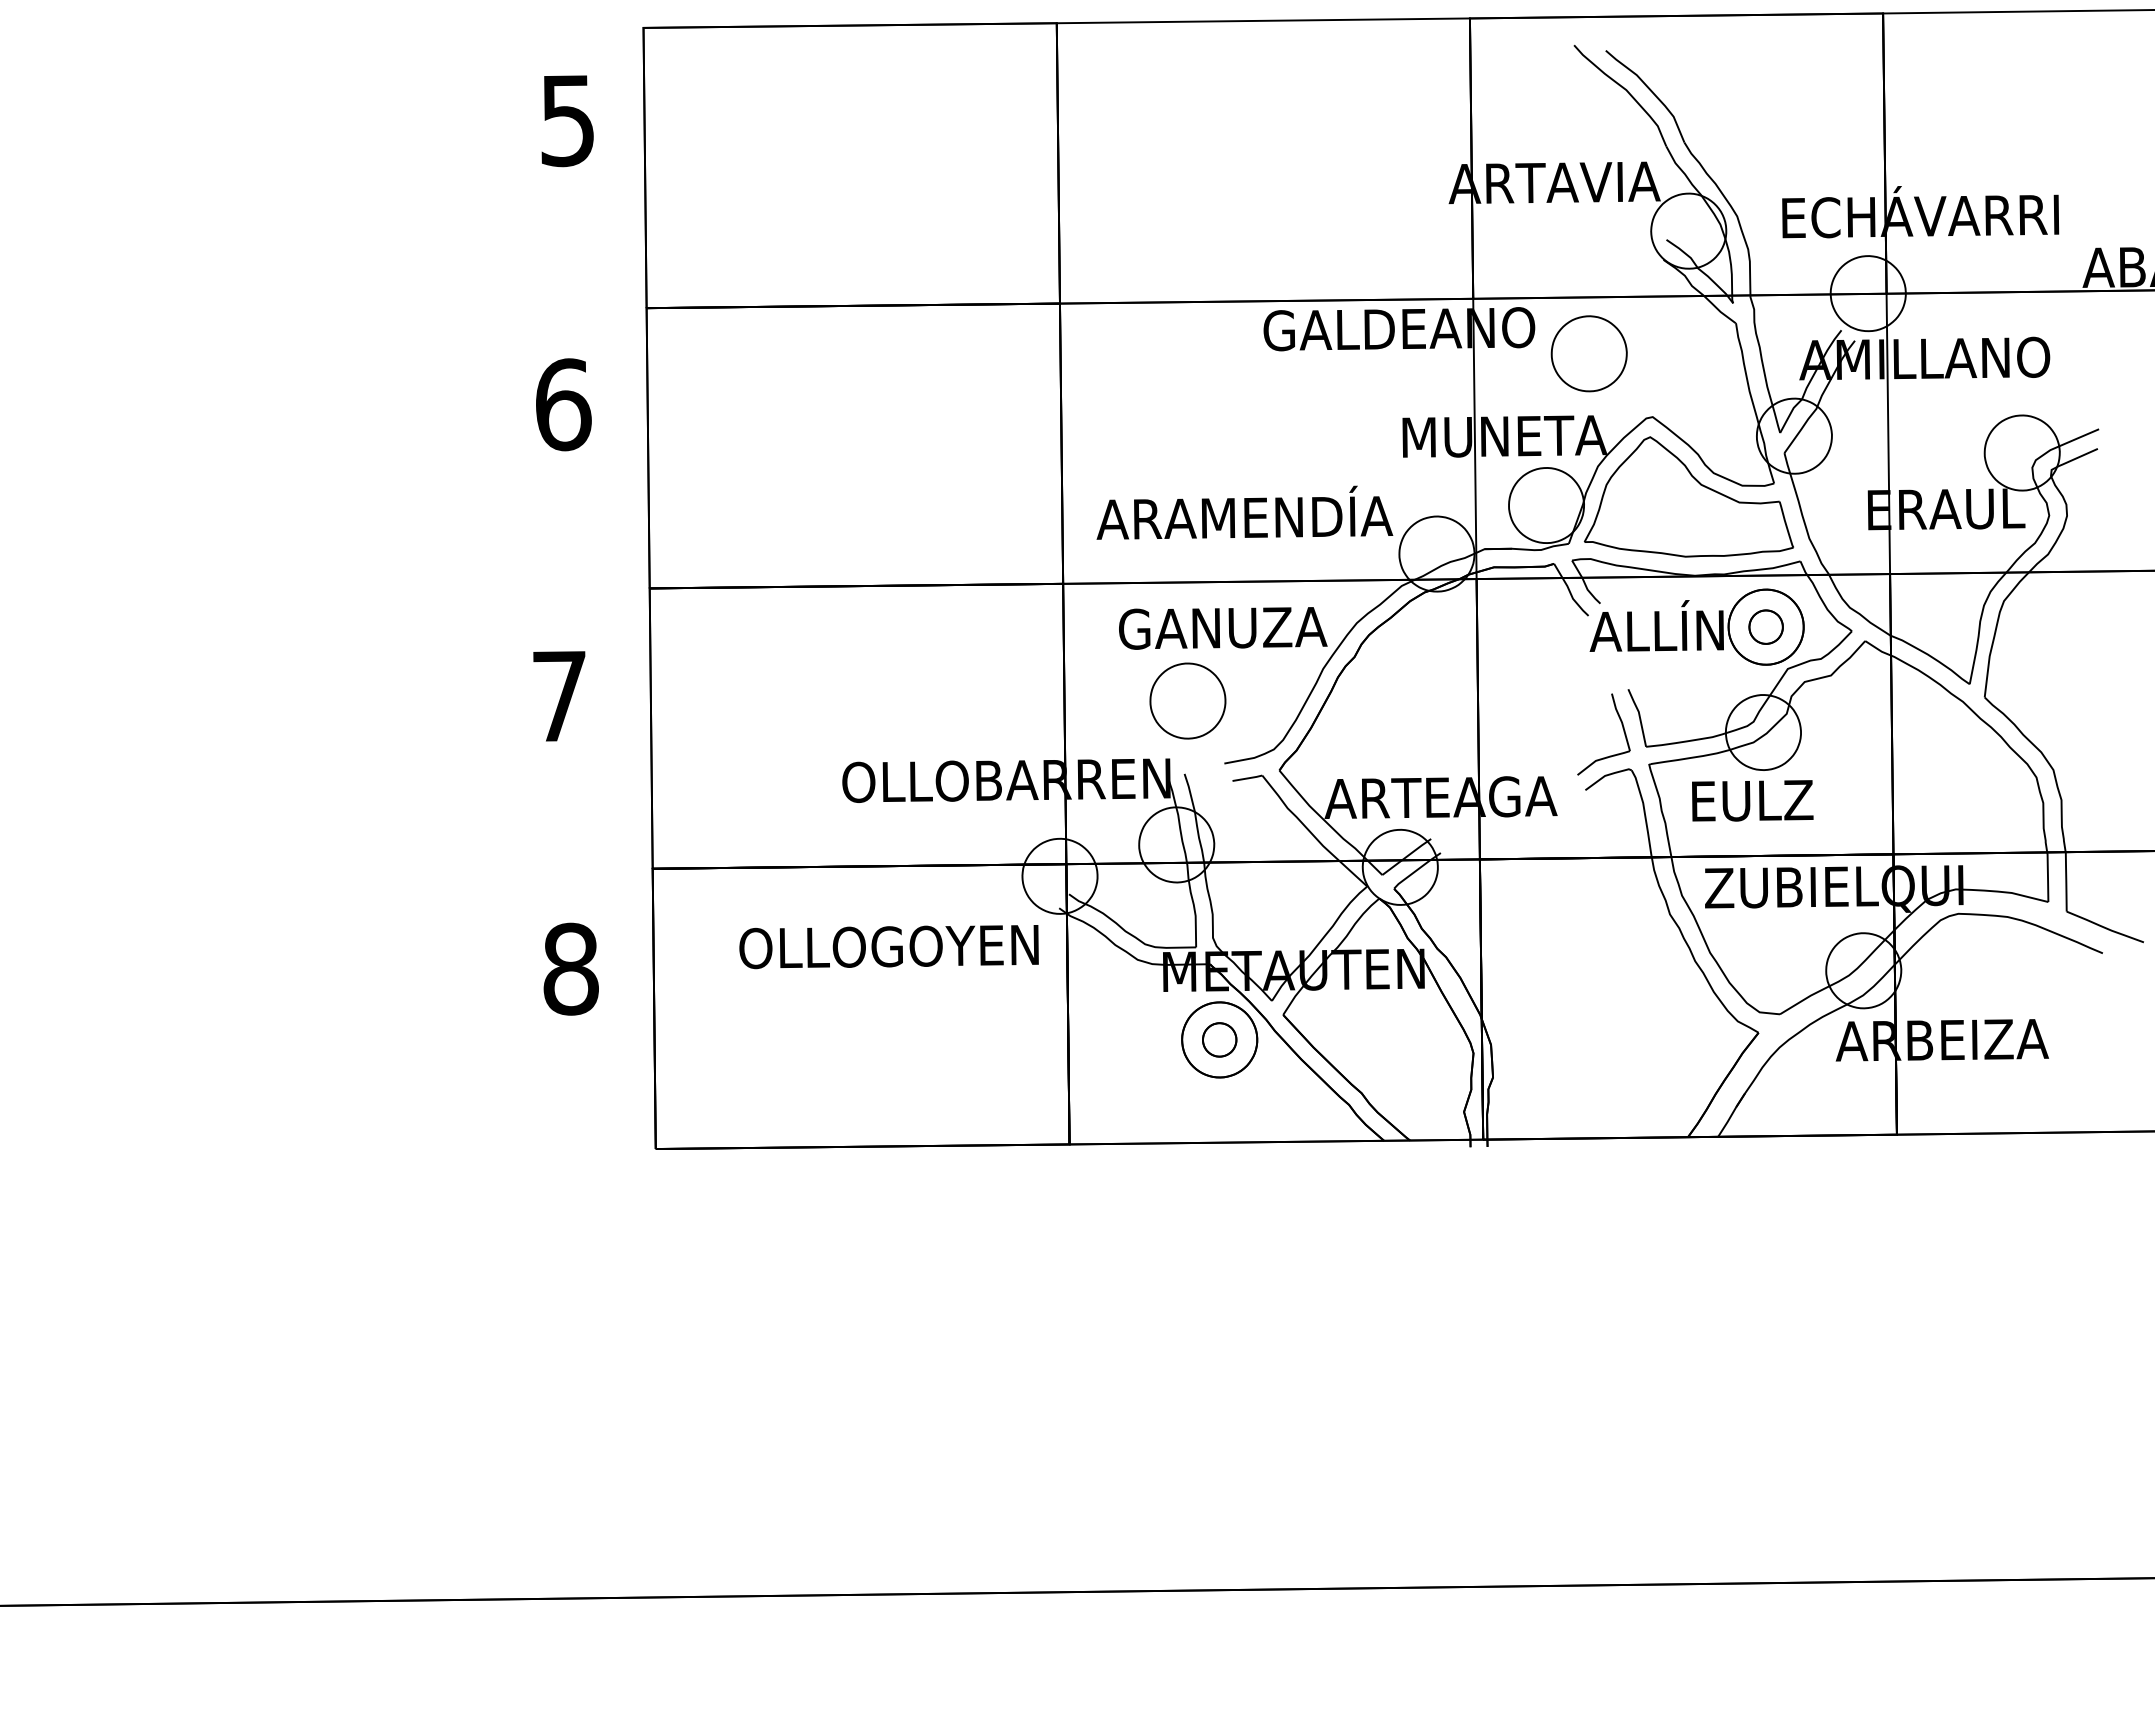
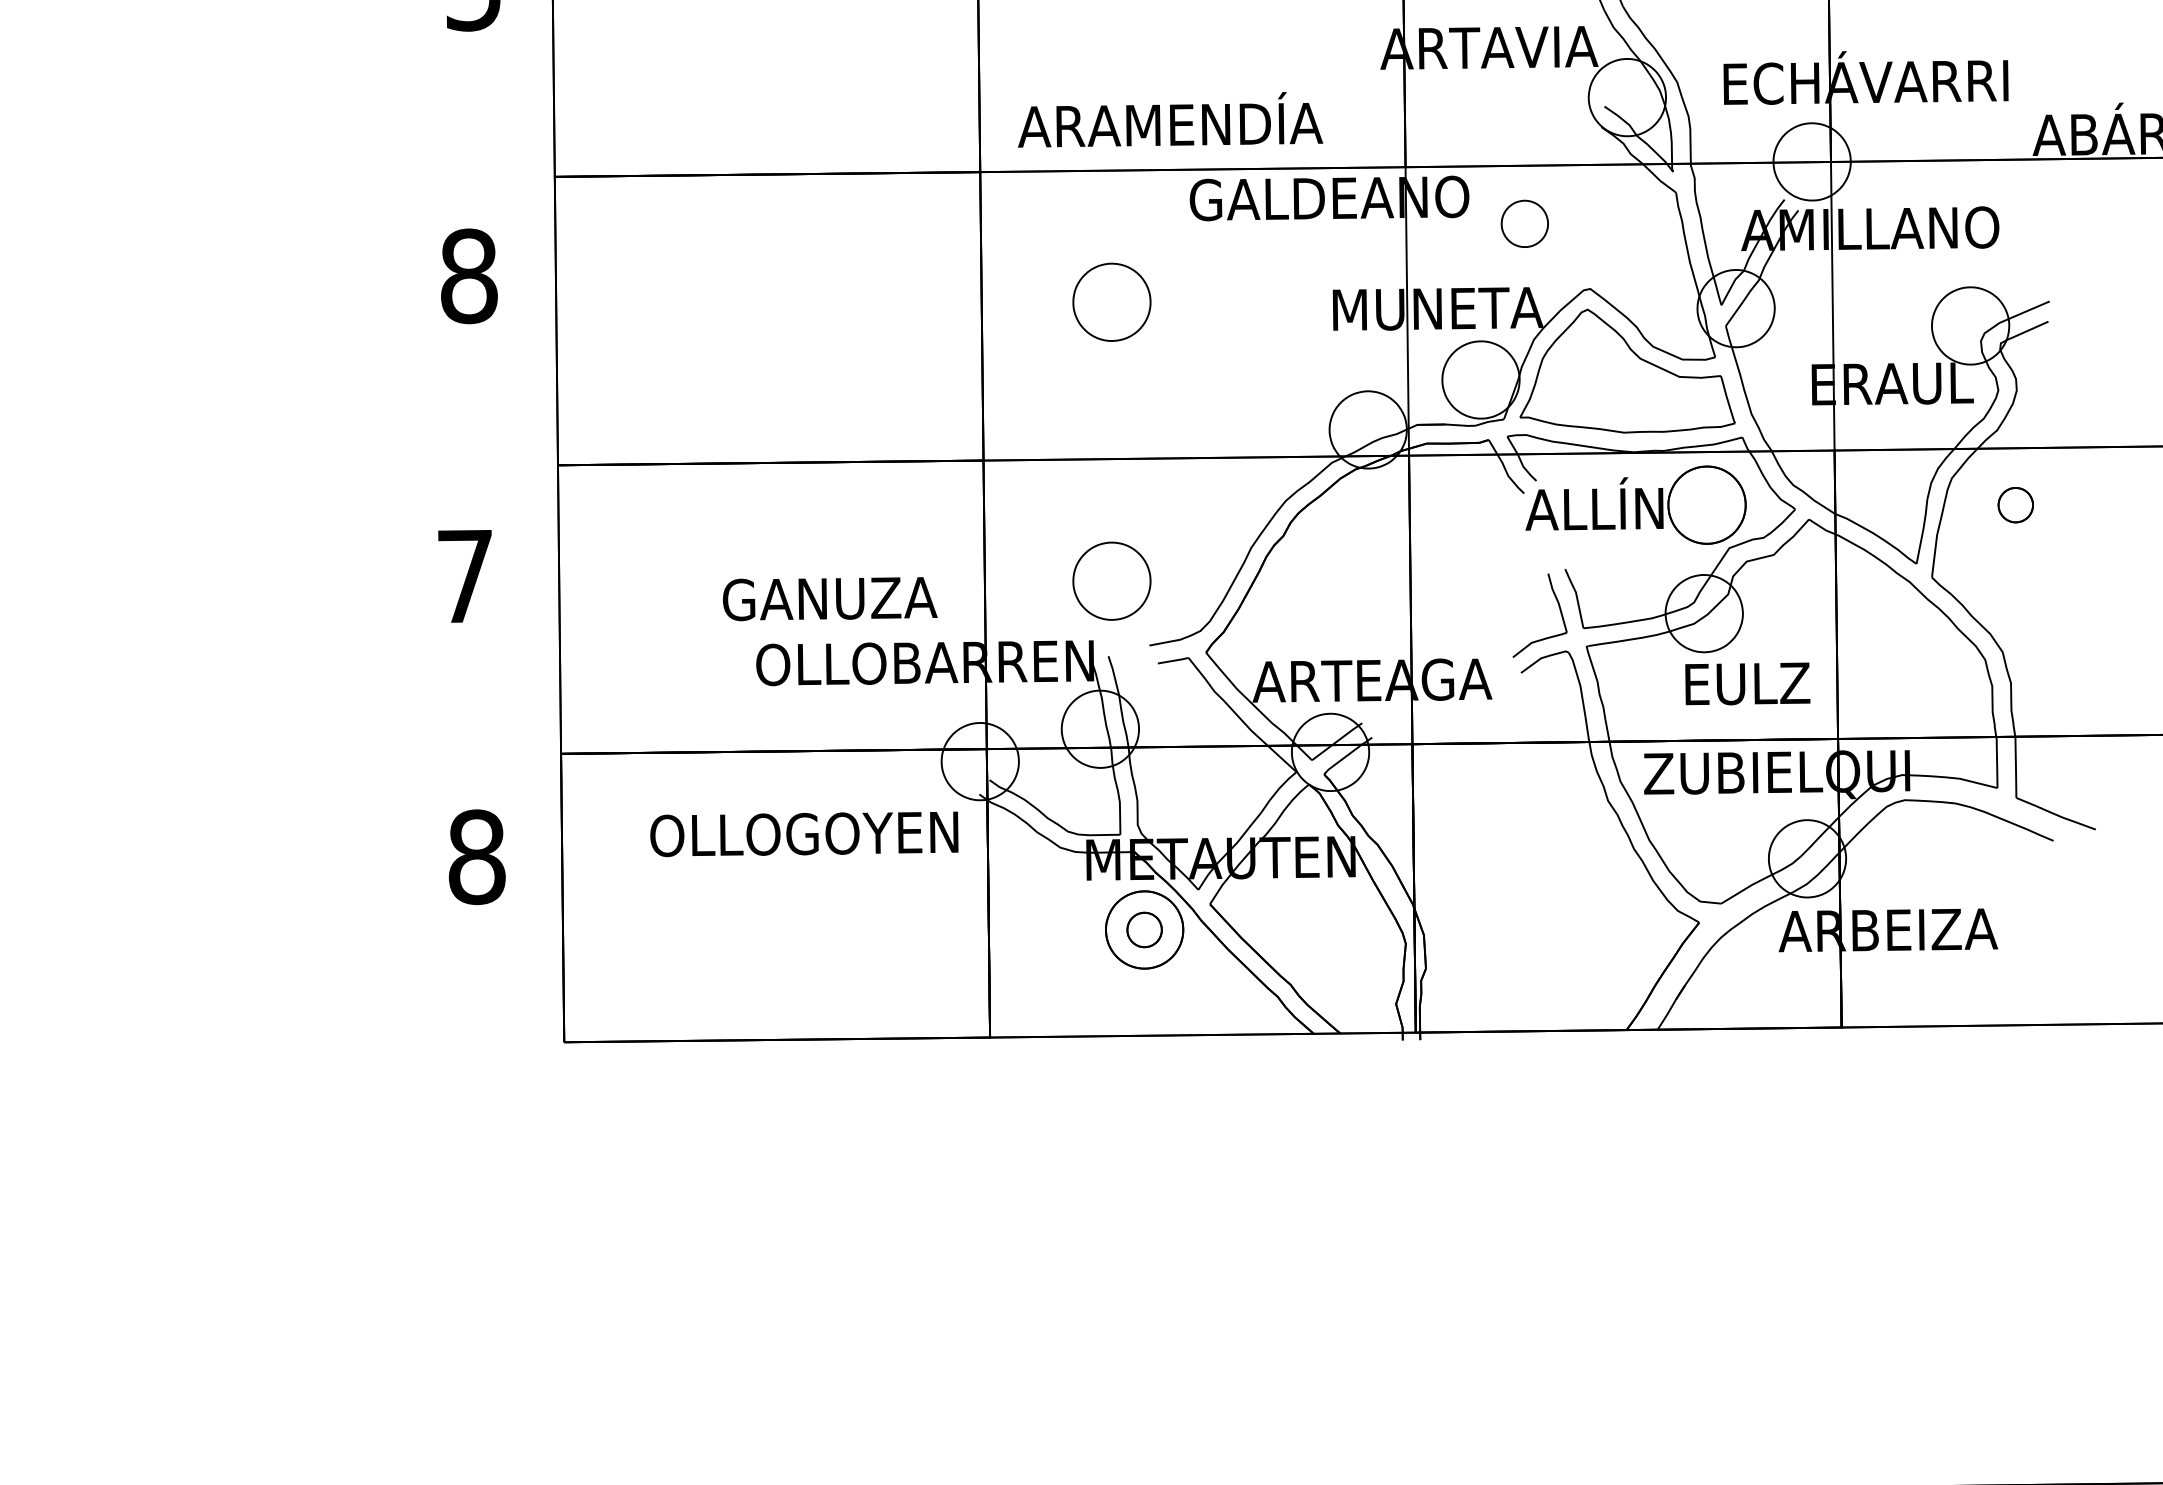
part: (1588, 353) -> (1524, 223), size x0.6
text: (563, 404) -> (469, 276), 6 -> 8
part: (1187, 429) -> (1111, 301), added
text: (1244, 512) -> (1170, 119), moved
part: (1765, 626) -> (2015, 504), moved
text: (1223, 628) -> (830, 599), moved
text: (1752, 800) -> (1747, 683), moved

